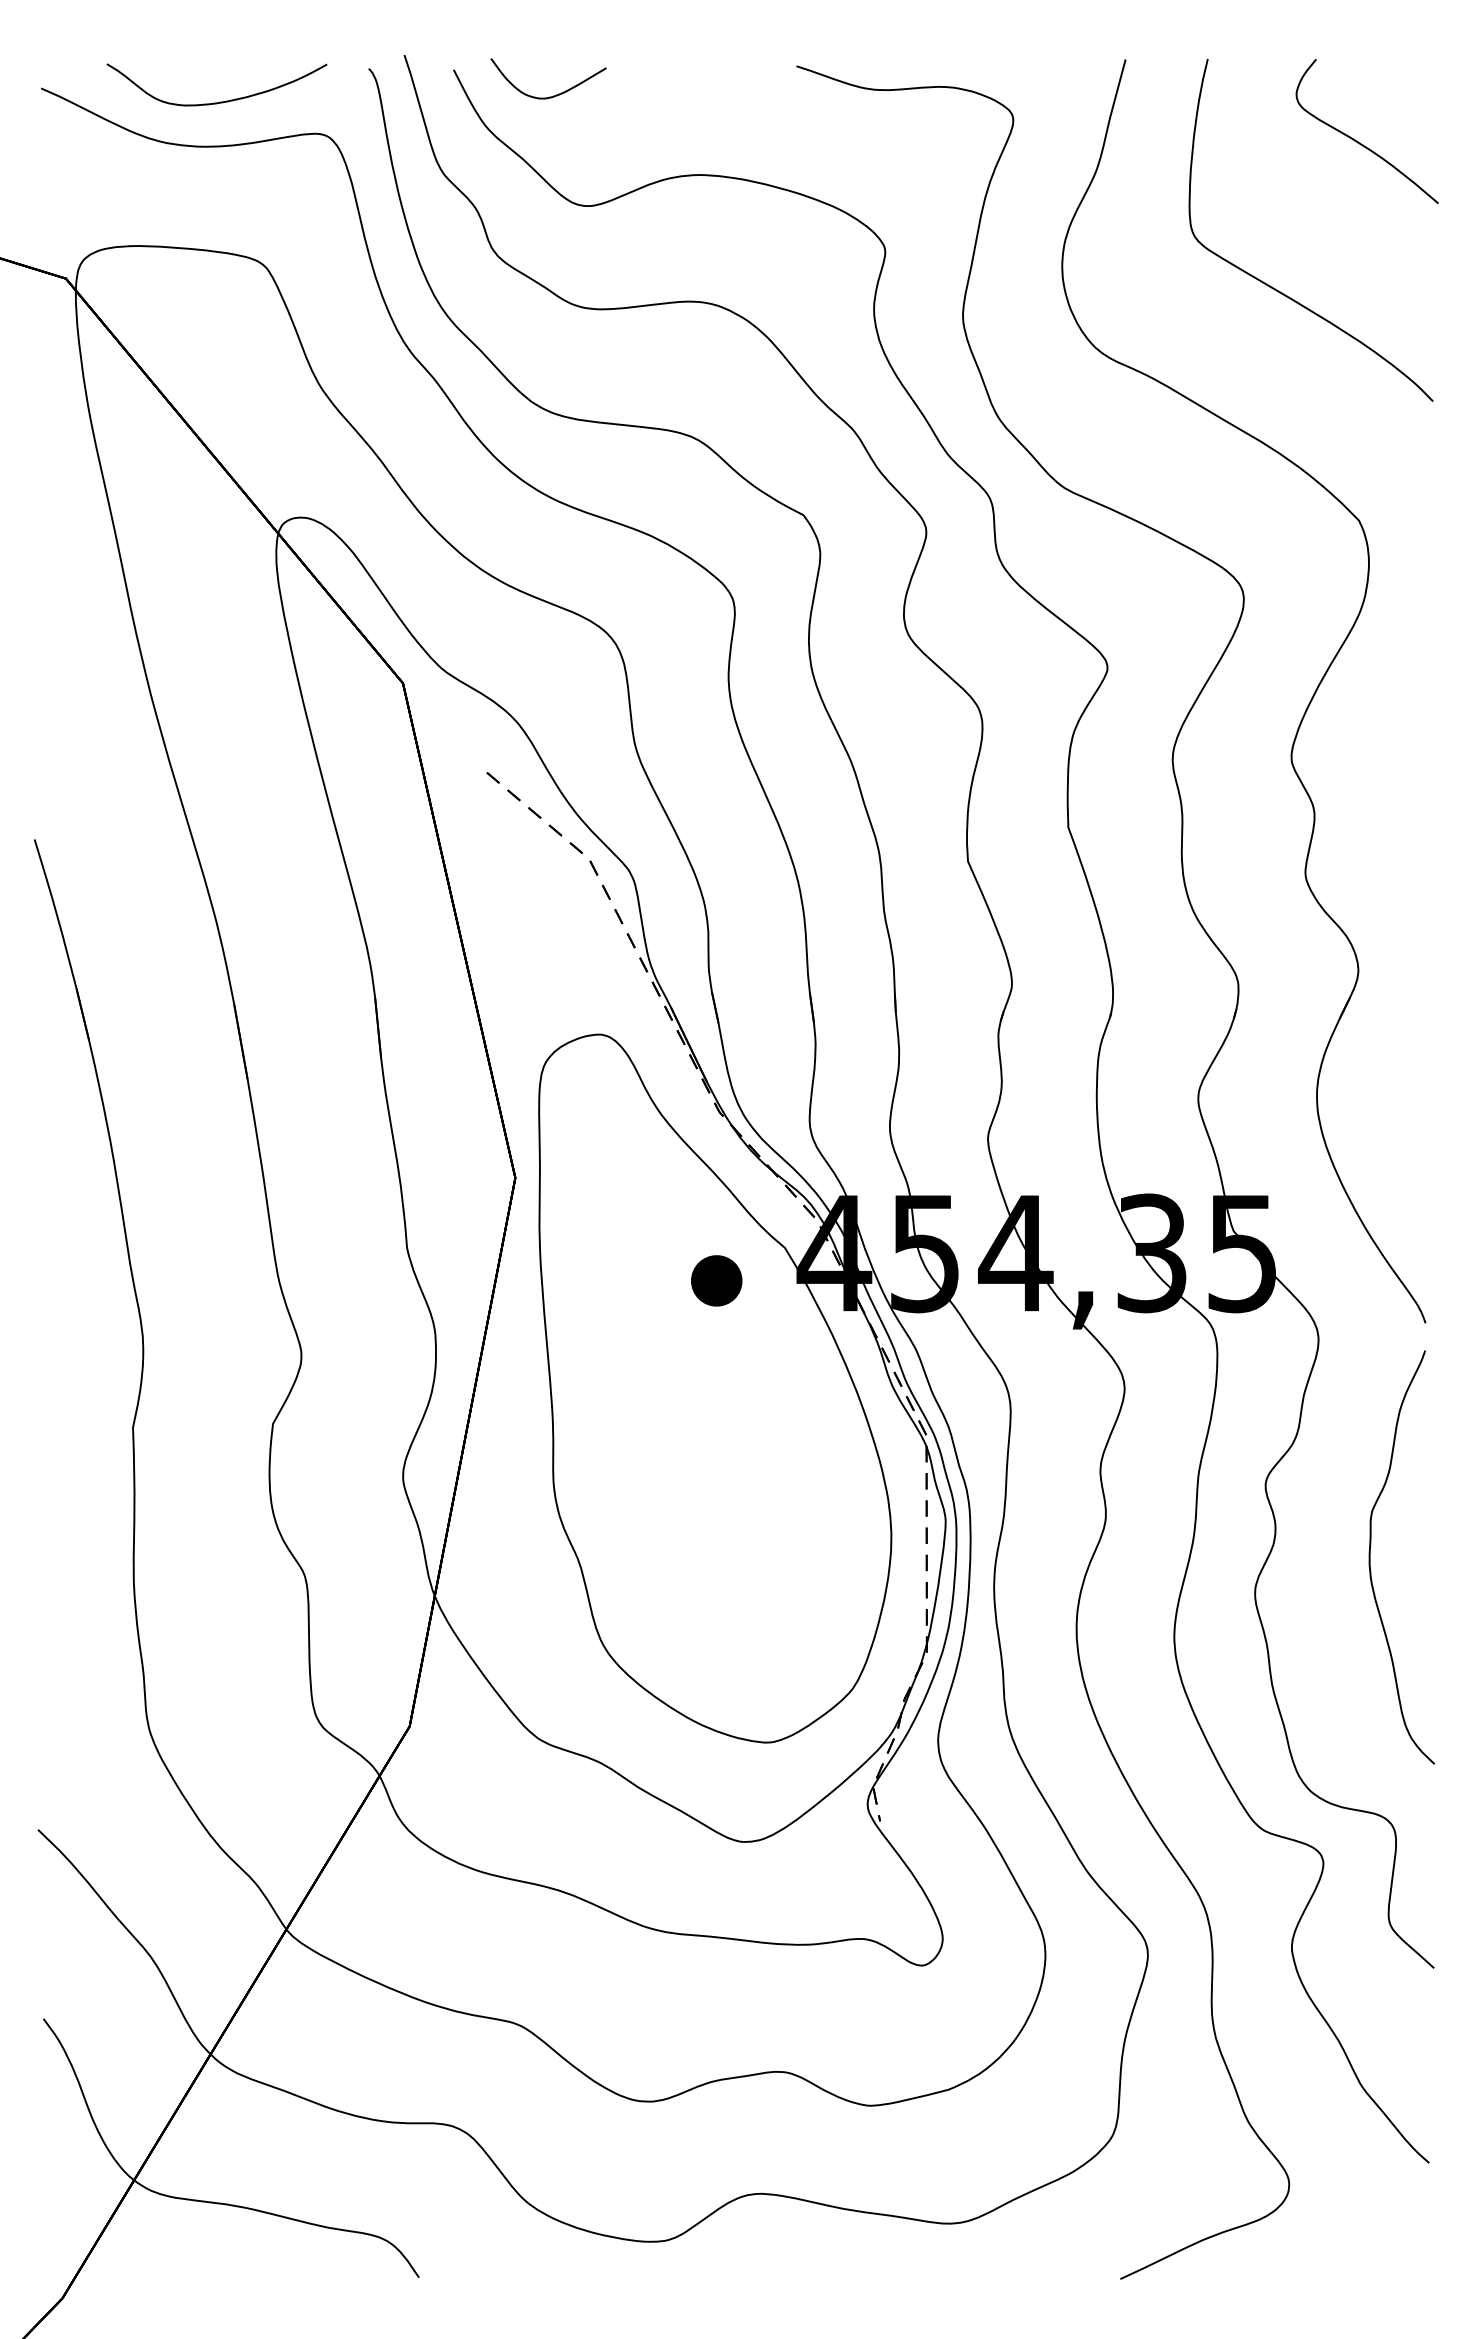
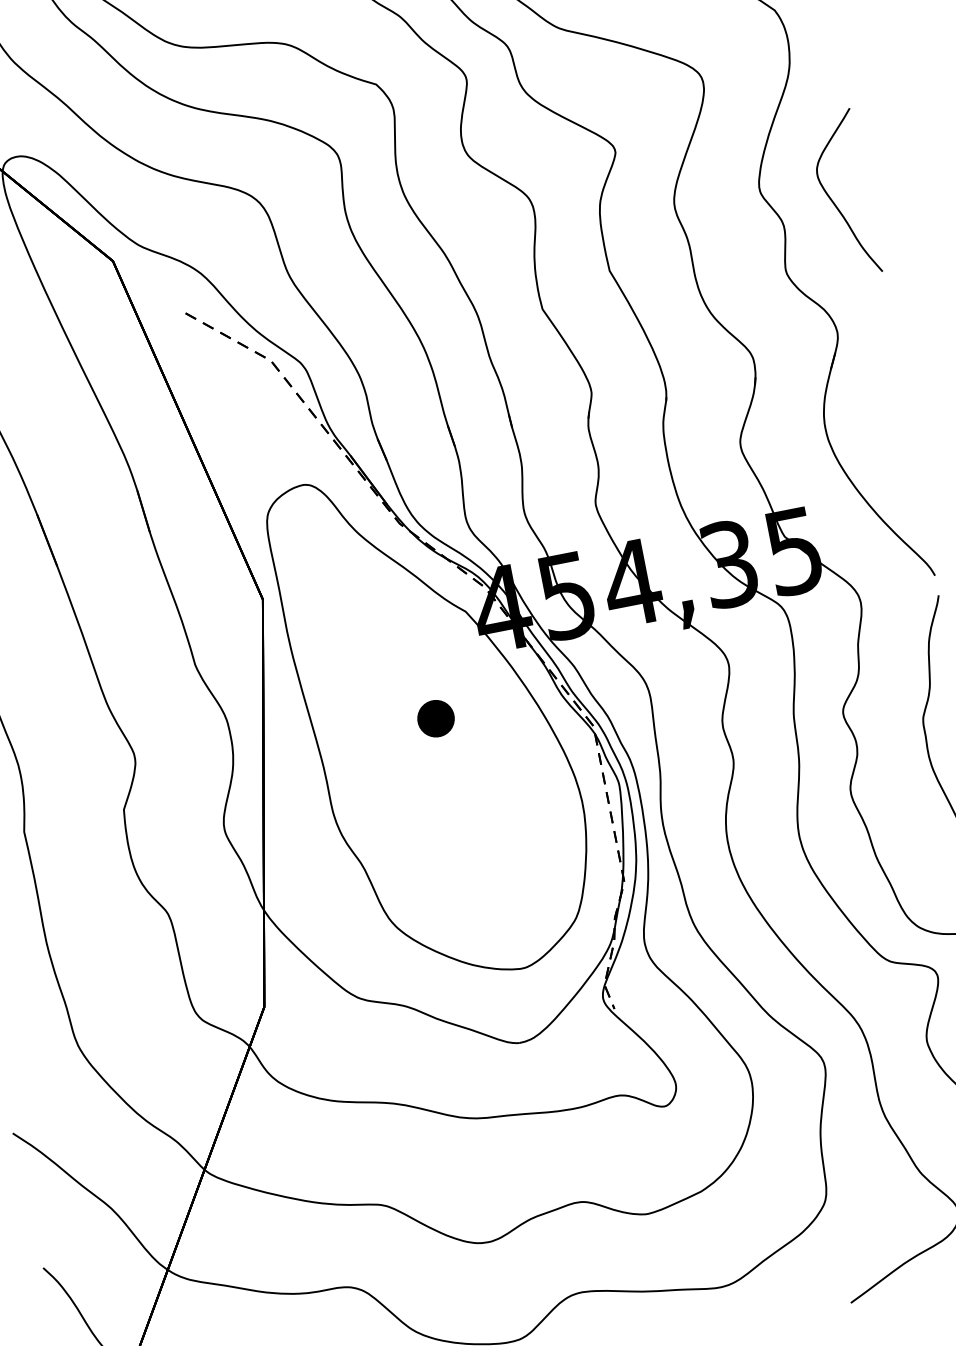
curve: (1387, 792) -> (833, 201), added
part: (716, 1280) -> (435, 718), moved

